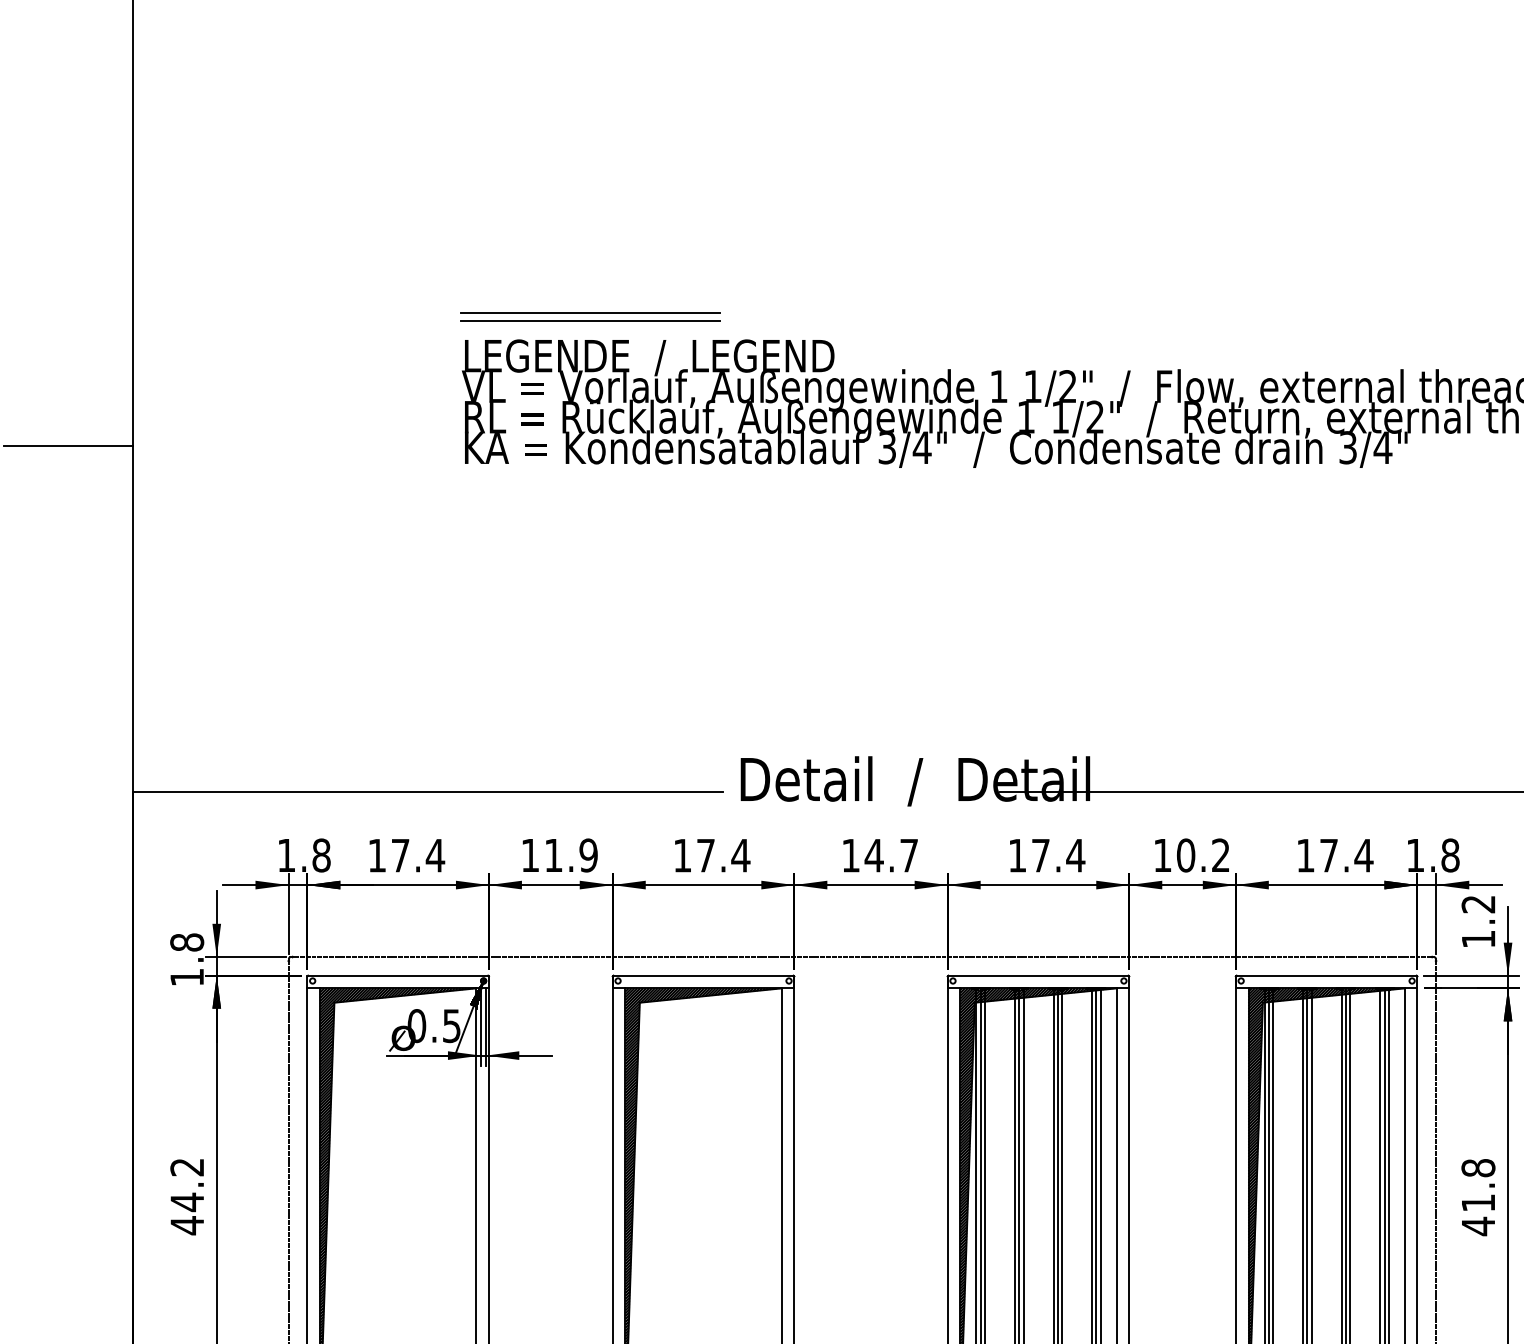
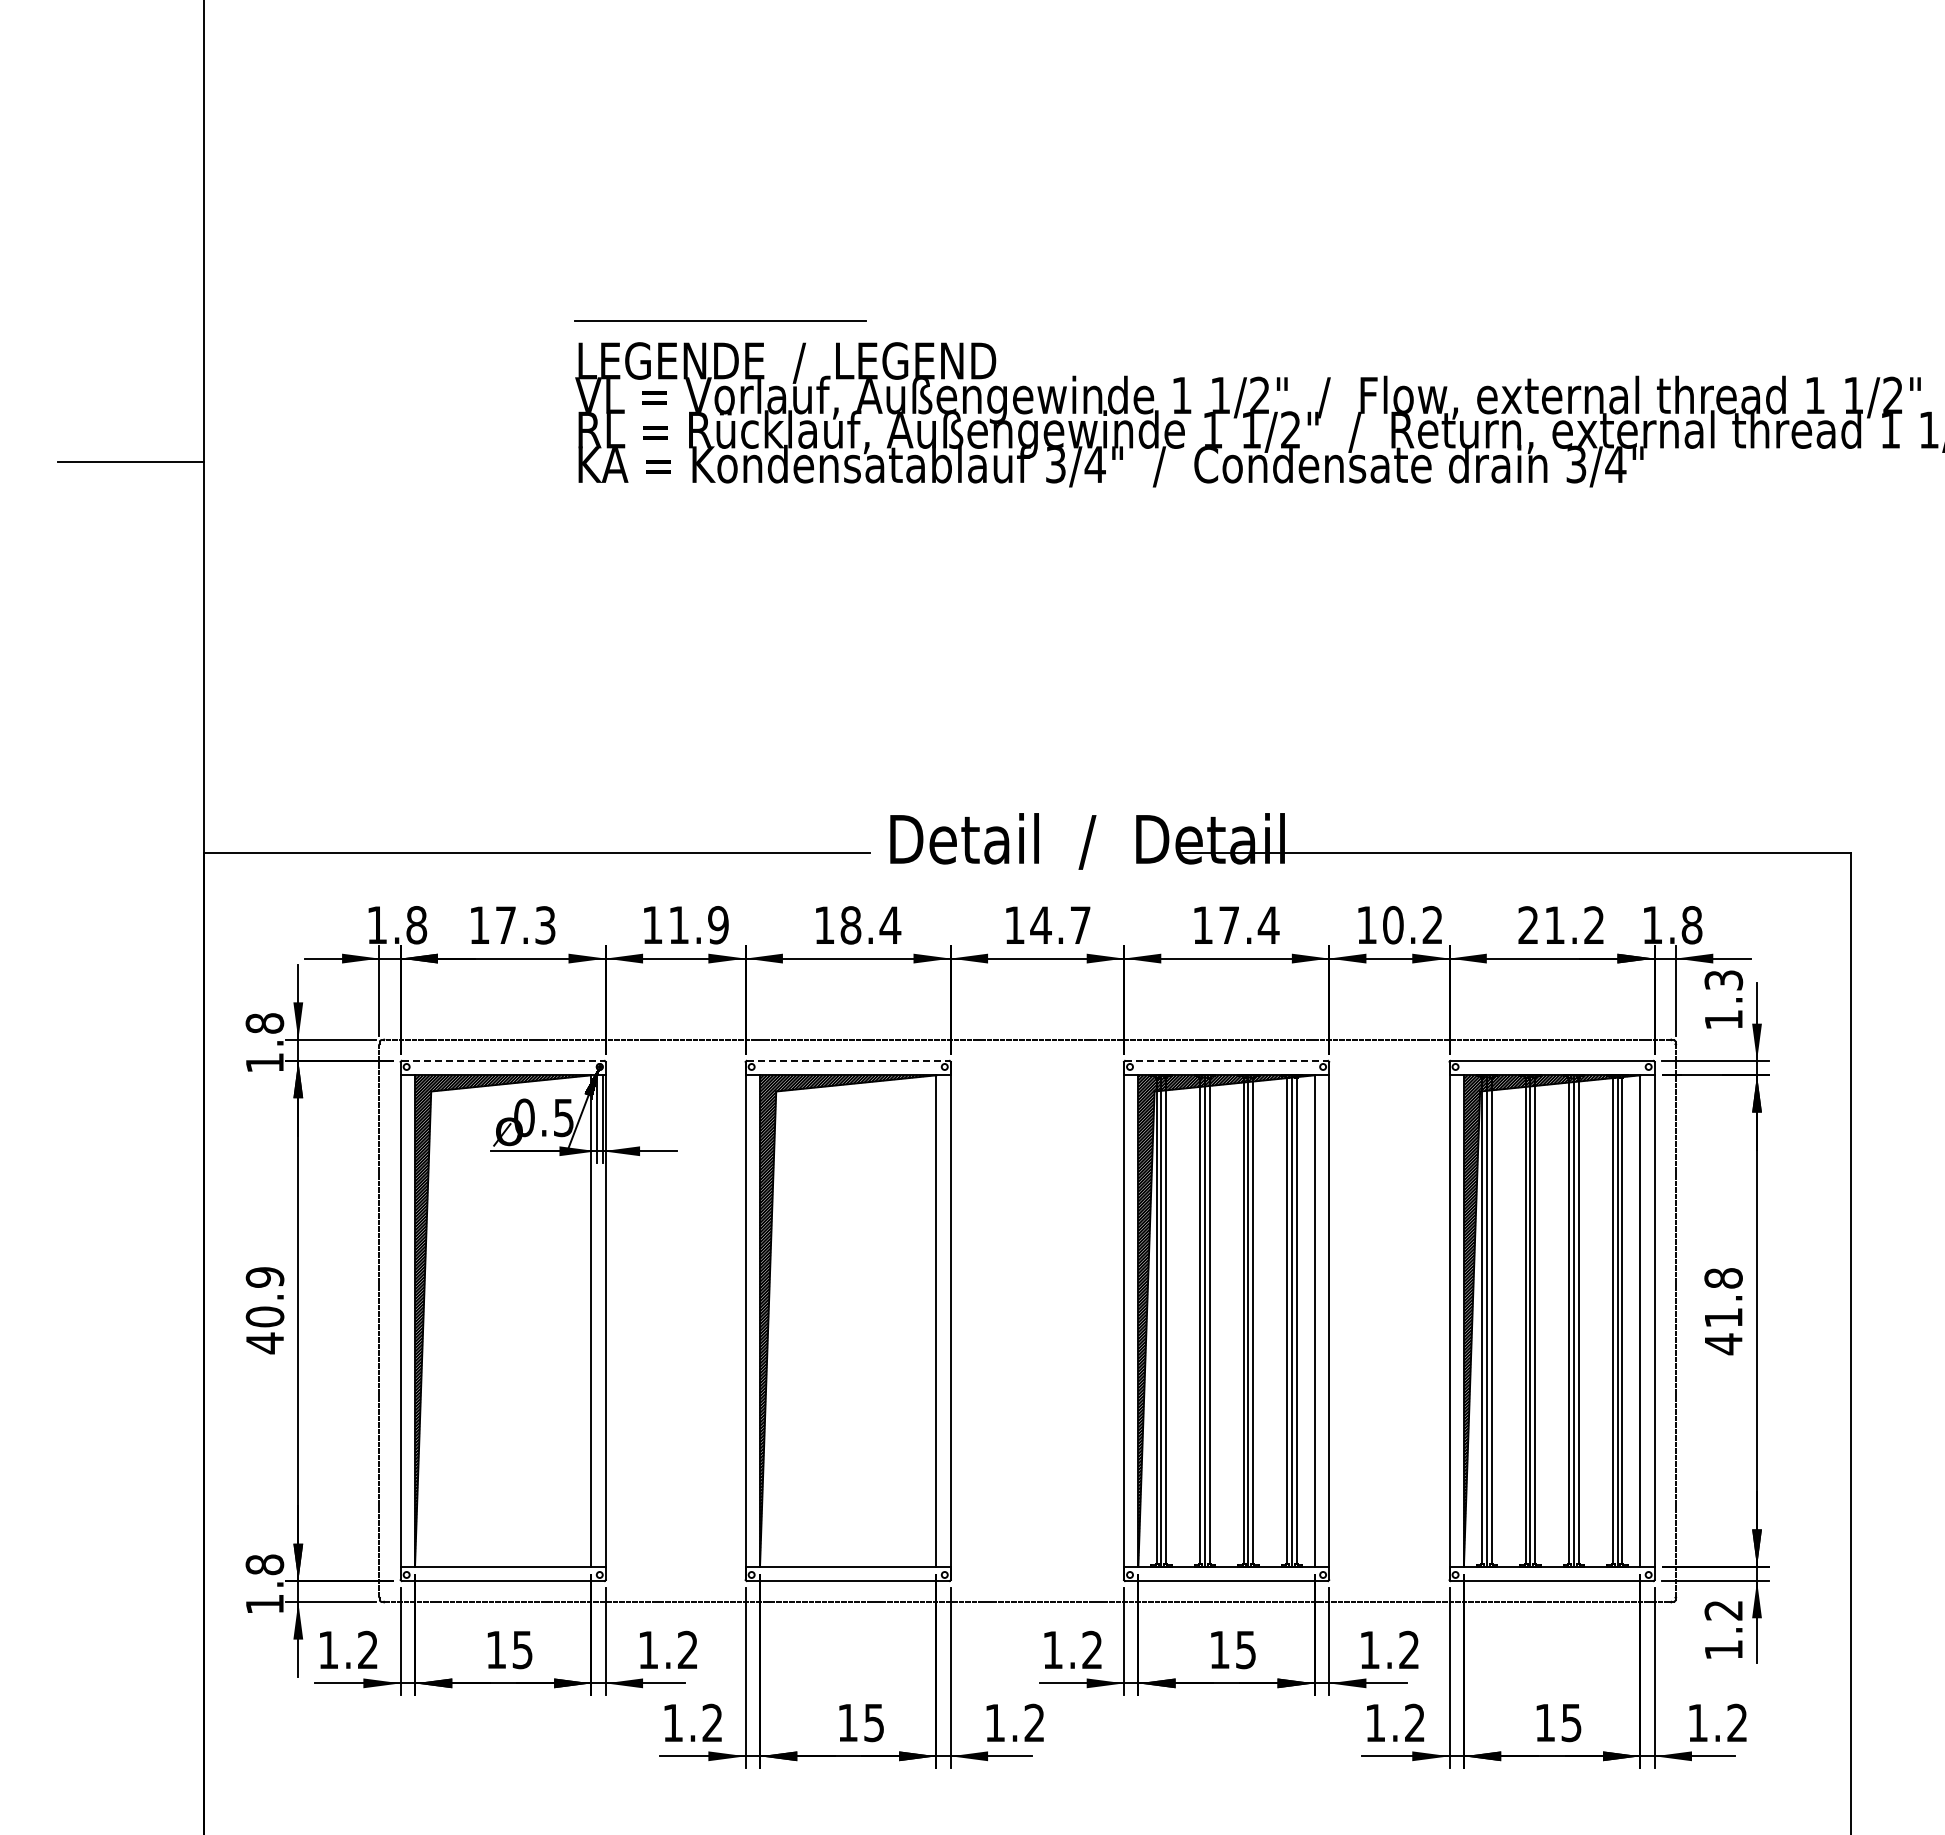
line: (590, 313) -> (720, 312), removed
text: (1334, 854) -> (1561, 924), 17.4 -> 21.2
text: (435, 855) -> (545, 925), 17.4 -> 17.3
text: (705, 855) -> (850, 925), 17.4 -> 18.4
text: (1478, 904) -> (1723, 980), 1.2 -> 1.3
line: (398, 975) -> (503, 1060), solid -> dashed
line: (703, 975) -> (848, 1060), solid -> dashed
line: (1038, 975) -> (1226, 1060), solid -> dashed
text: (186, 1185) -> (264, 1297), 44.2 -> 40.9

